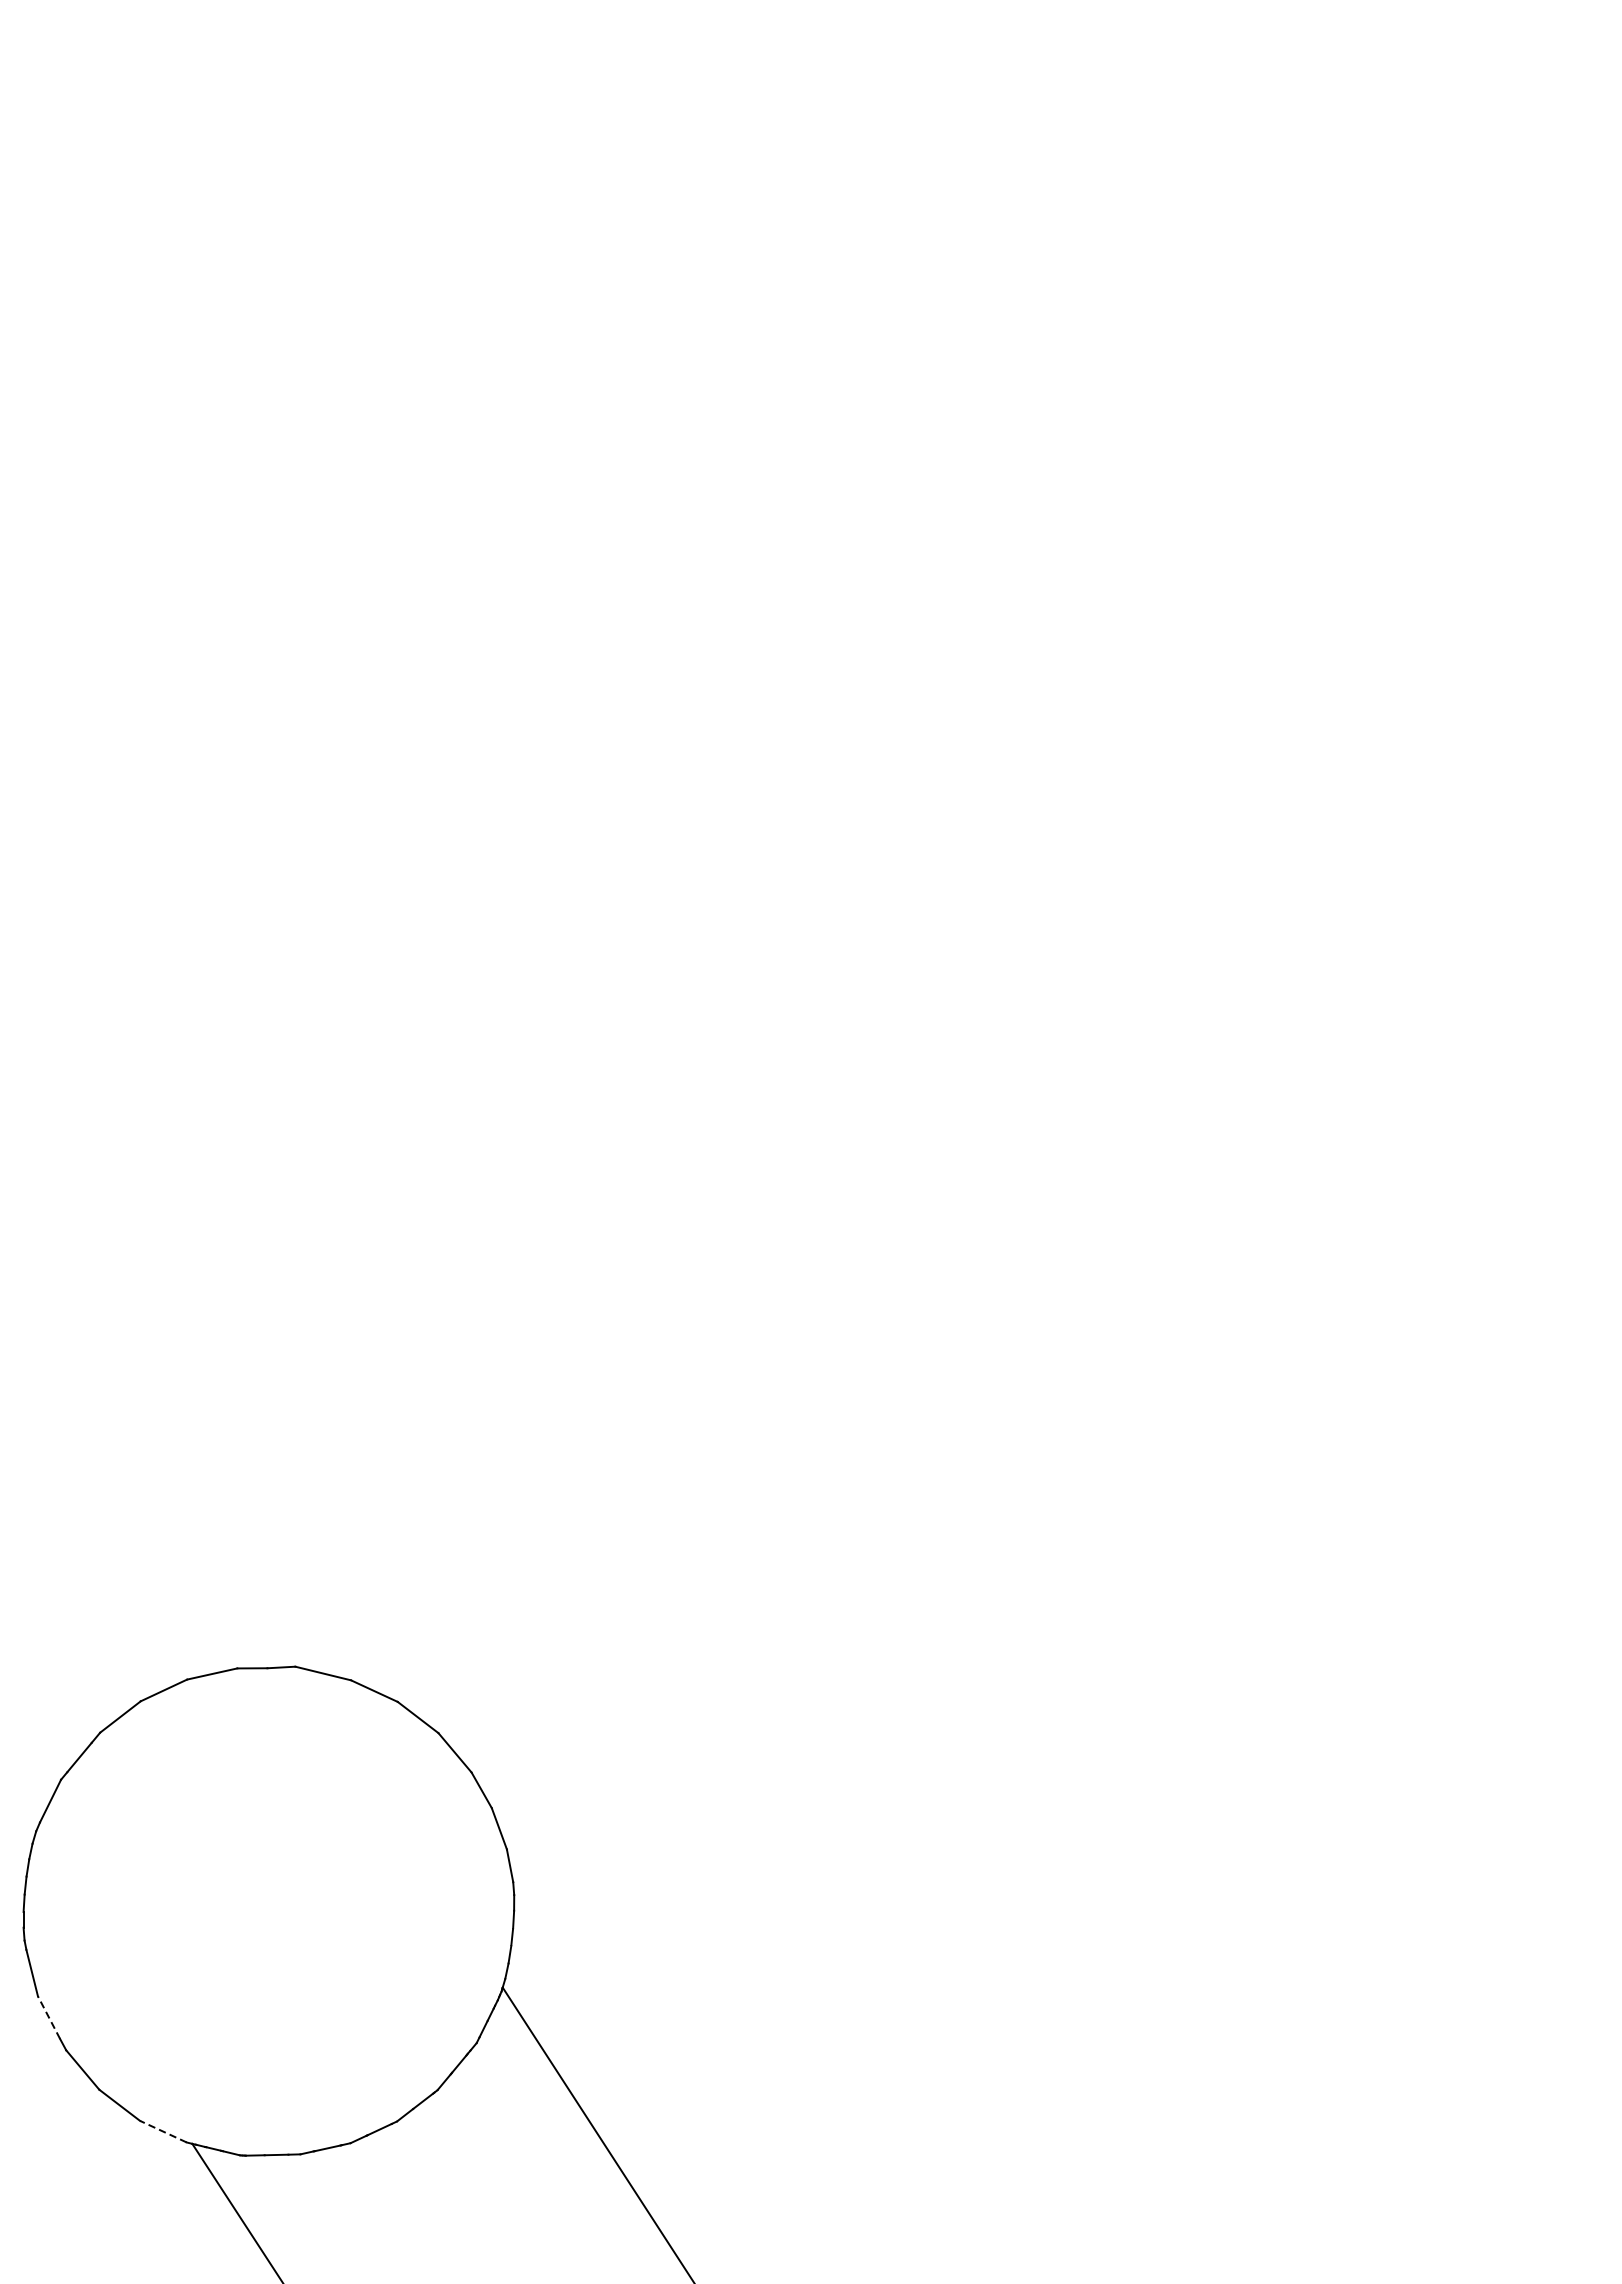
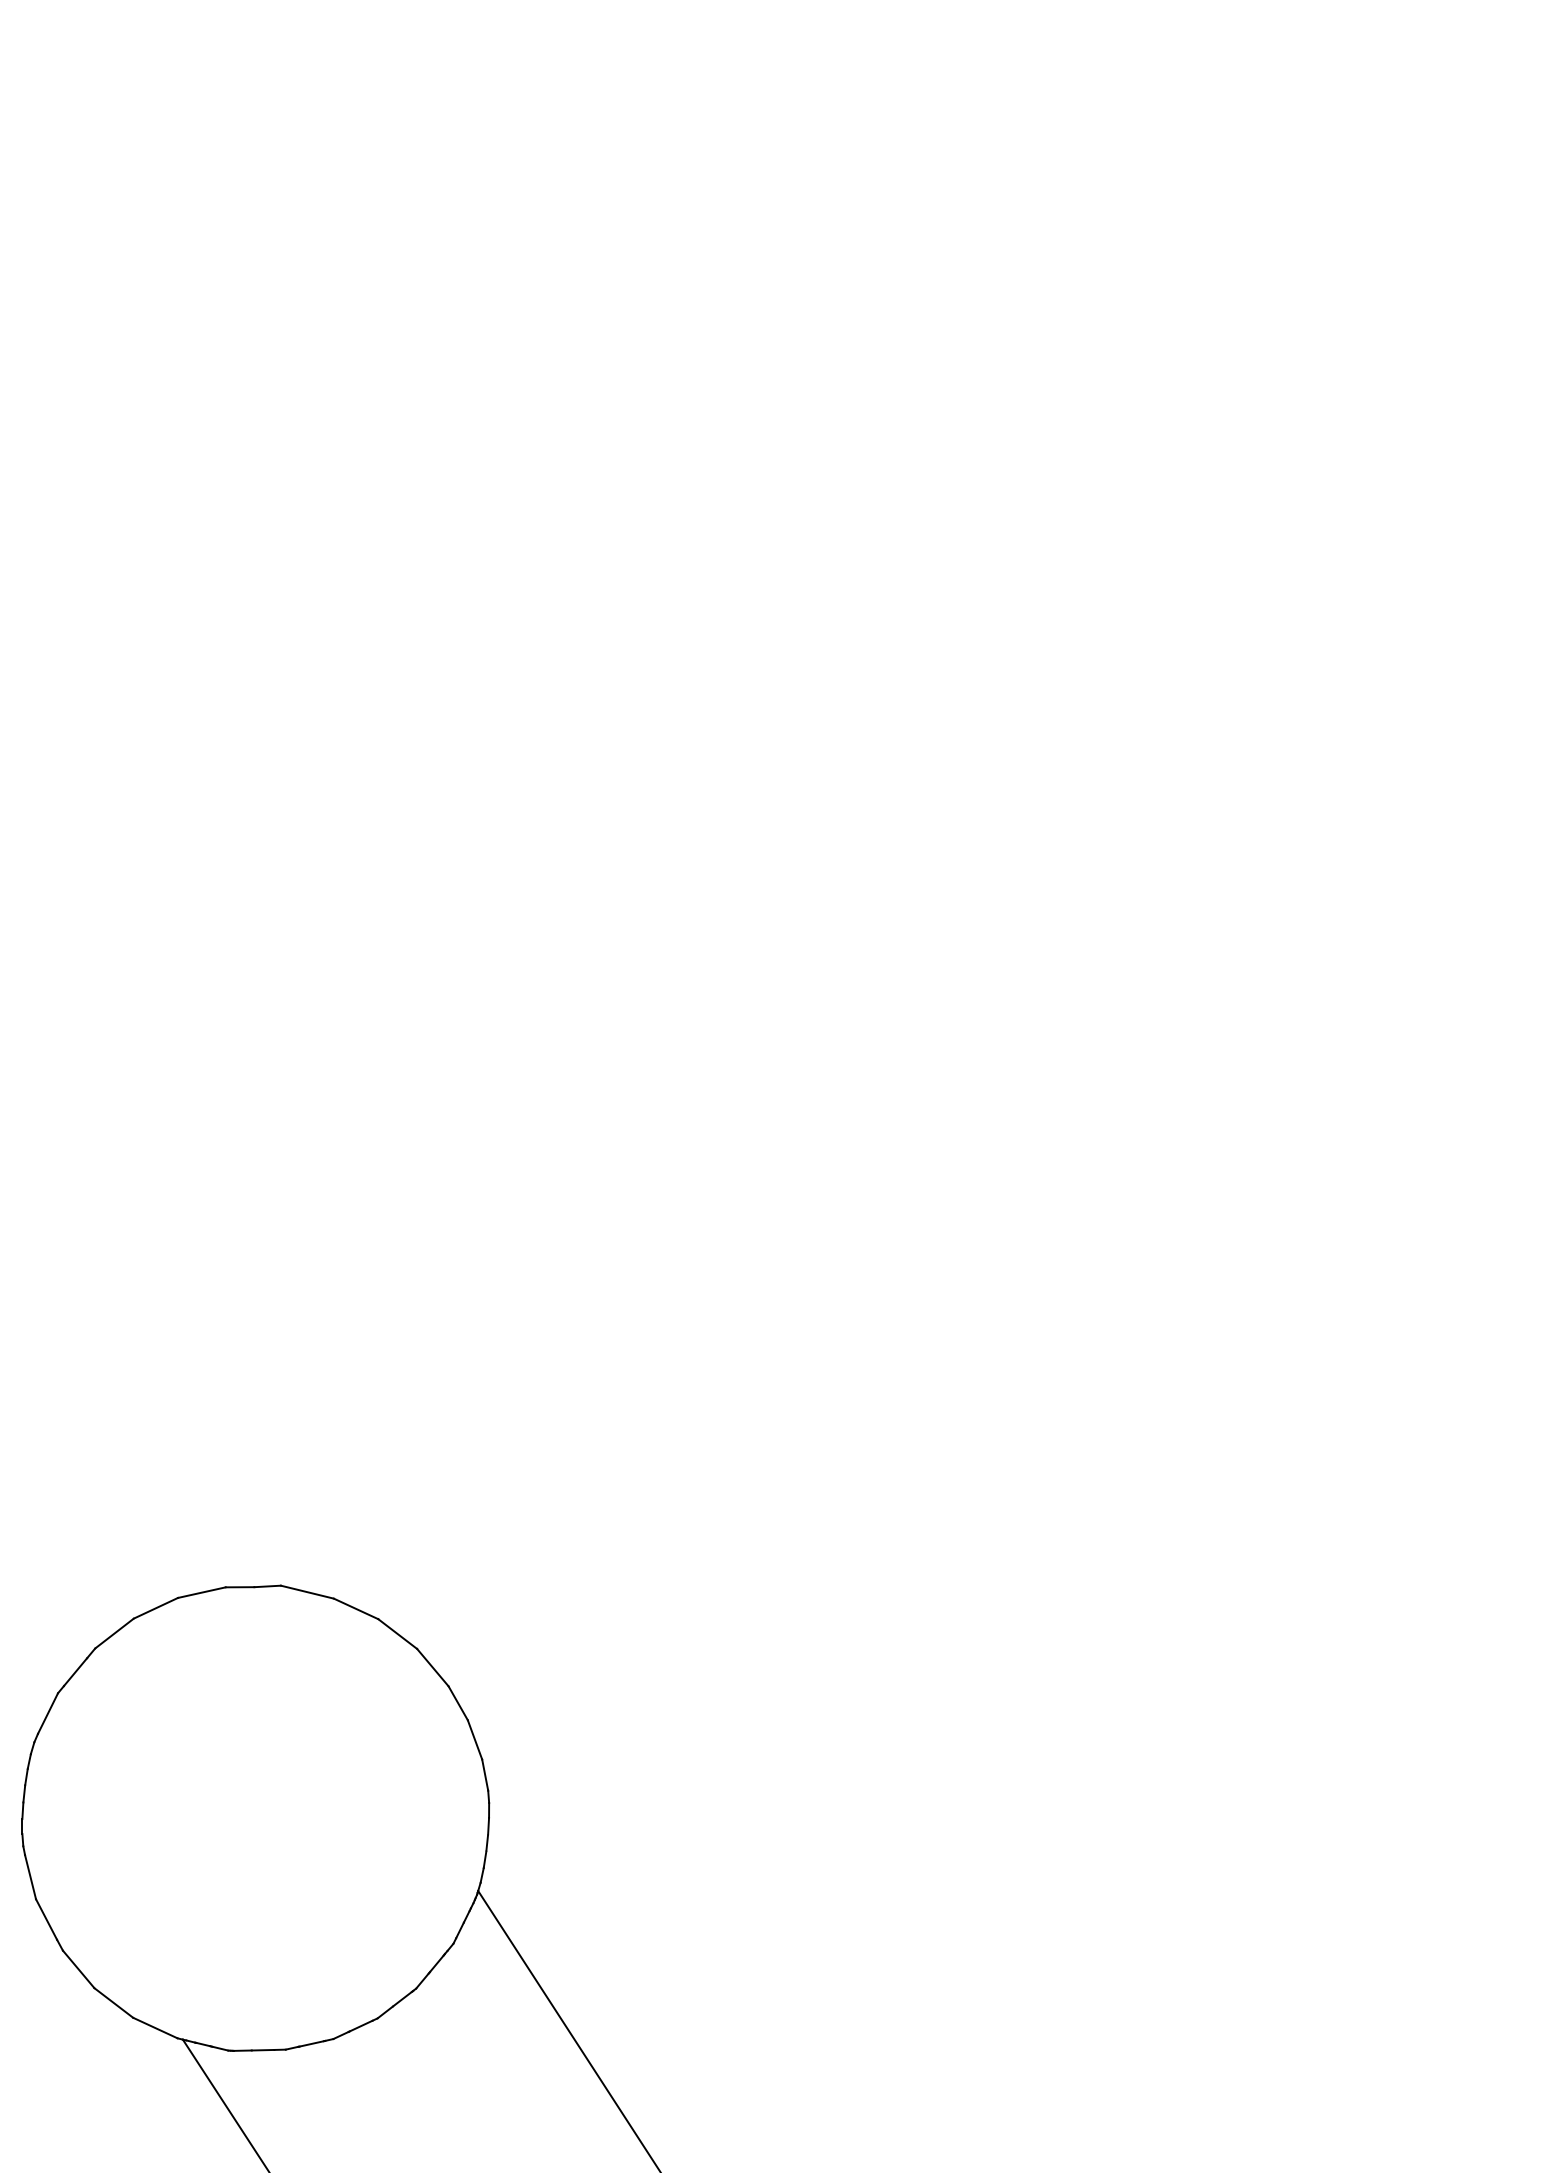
line: (48, 2017) -> (46, 1919), dashed -> solid
line: (162, 2131) -> (154, 2027), dashed -> solid

